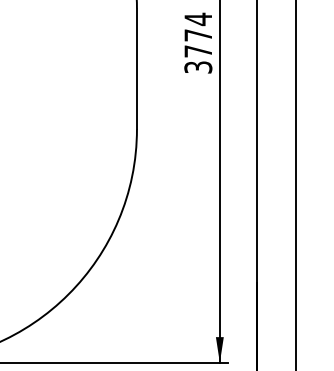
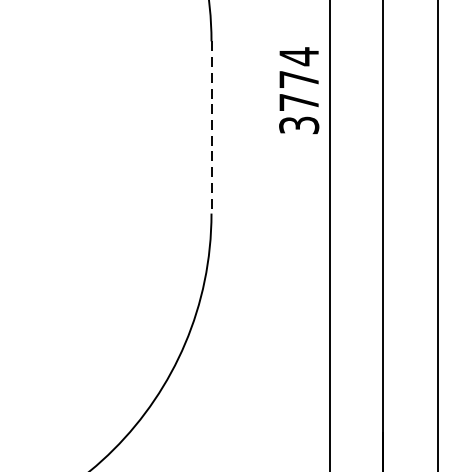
line: (136, 69) -> (210, 128), solid -> dashed

